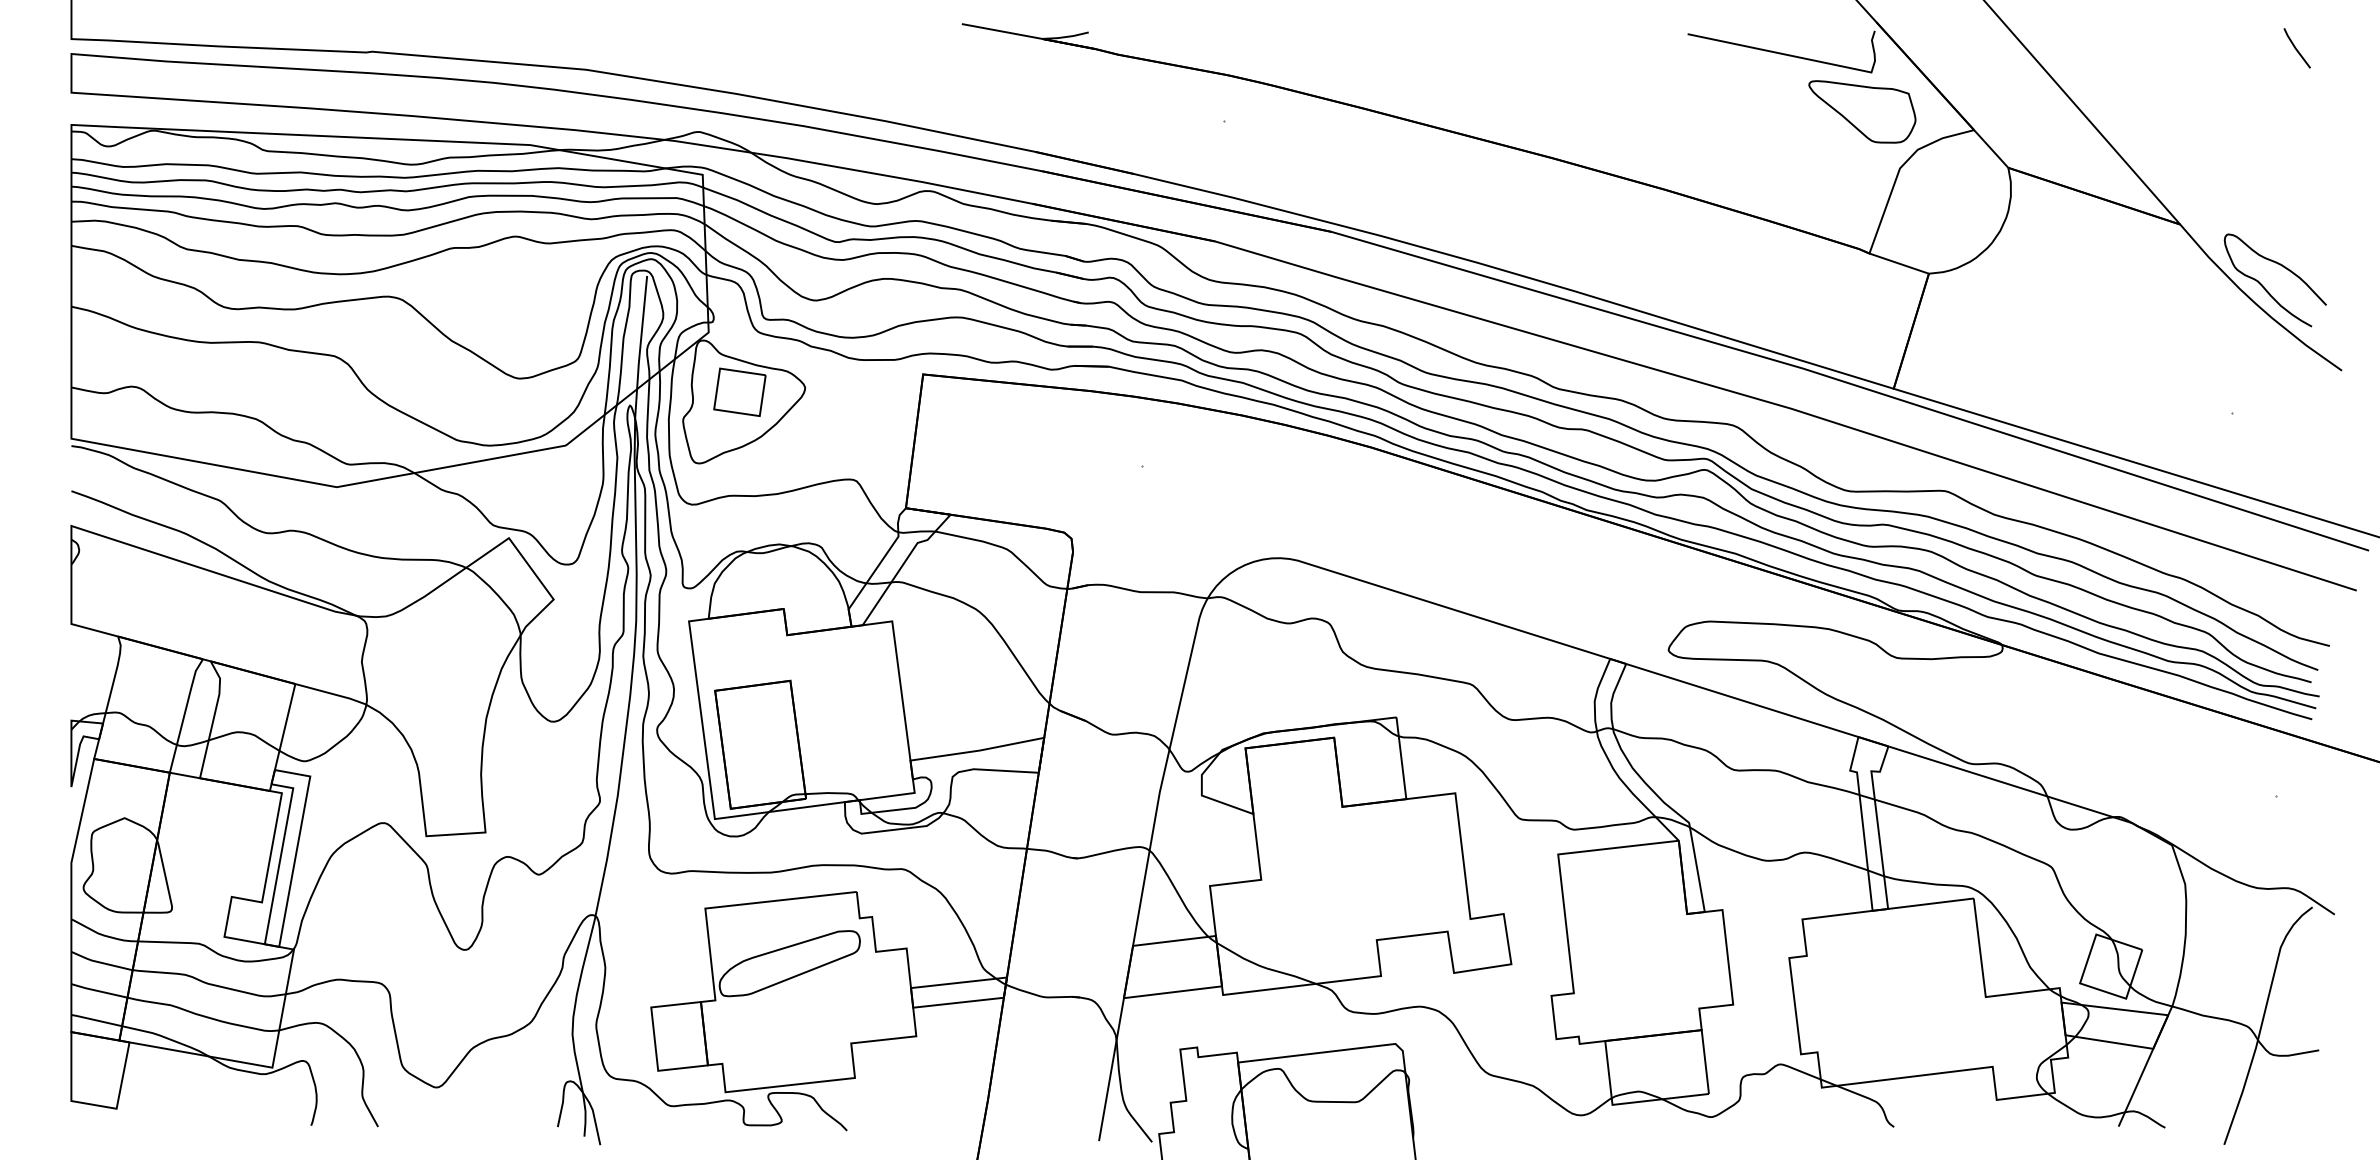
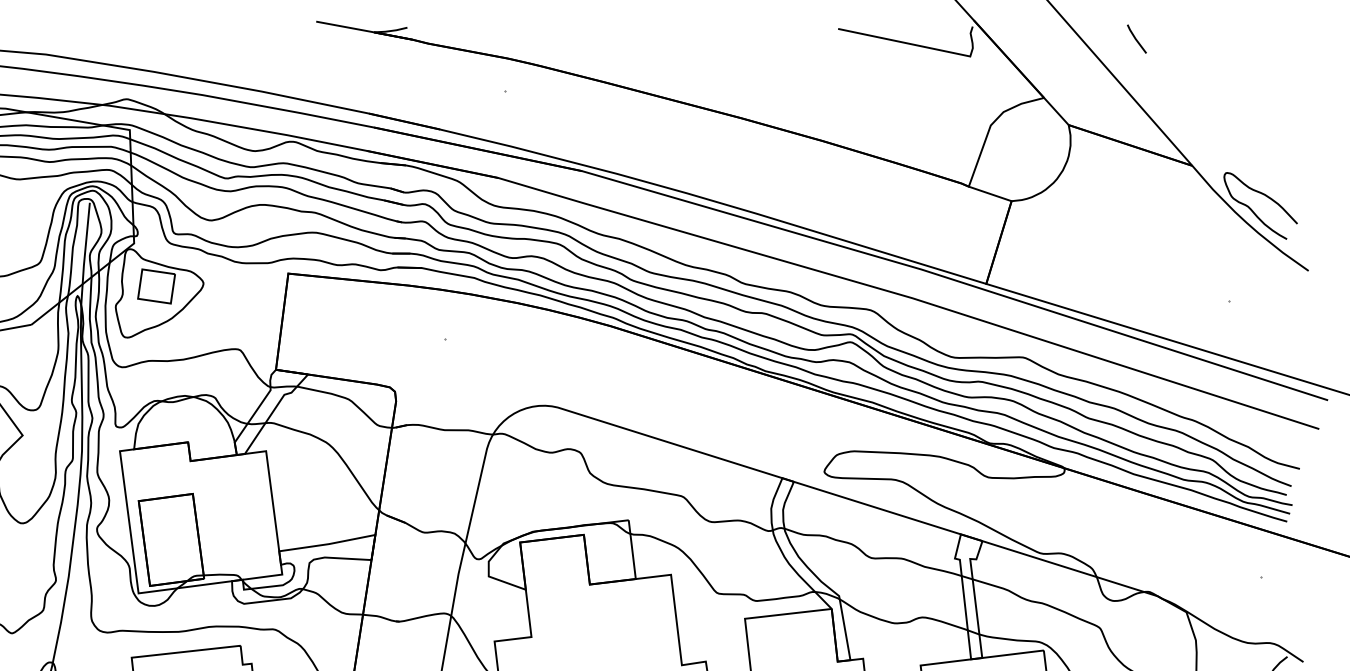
line: (2296, 48) -> (1136, 39), moved
part: (1862, 111) -> (963, 84), removed

